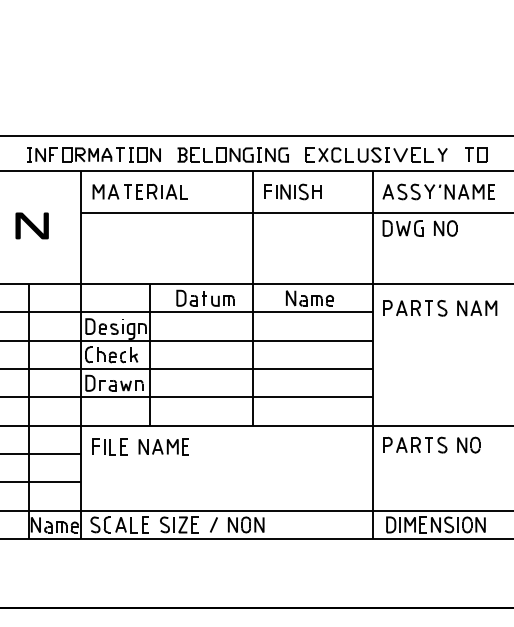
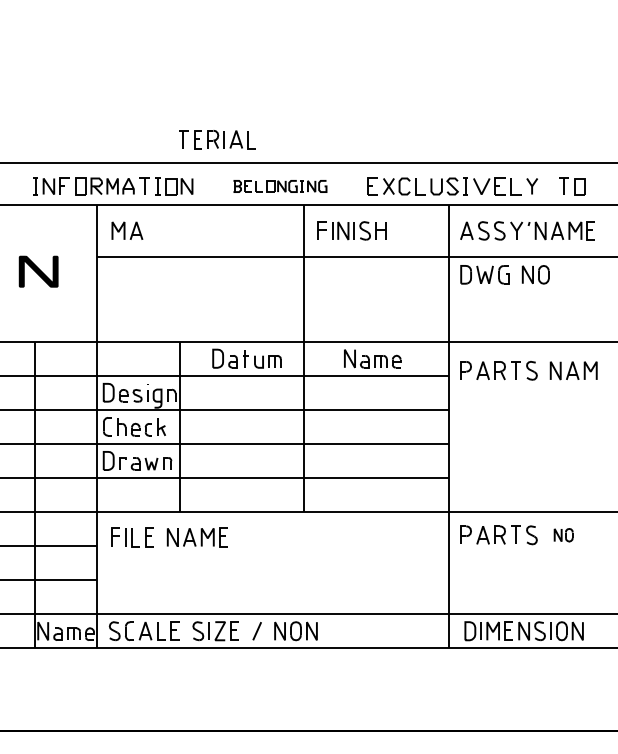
part: (232, 154) -> (279, 185), size x0.7
part: (155, 191) -> (217, 138), moved
part: (468, 444) -> (563, 534), size x0.7

